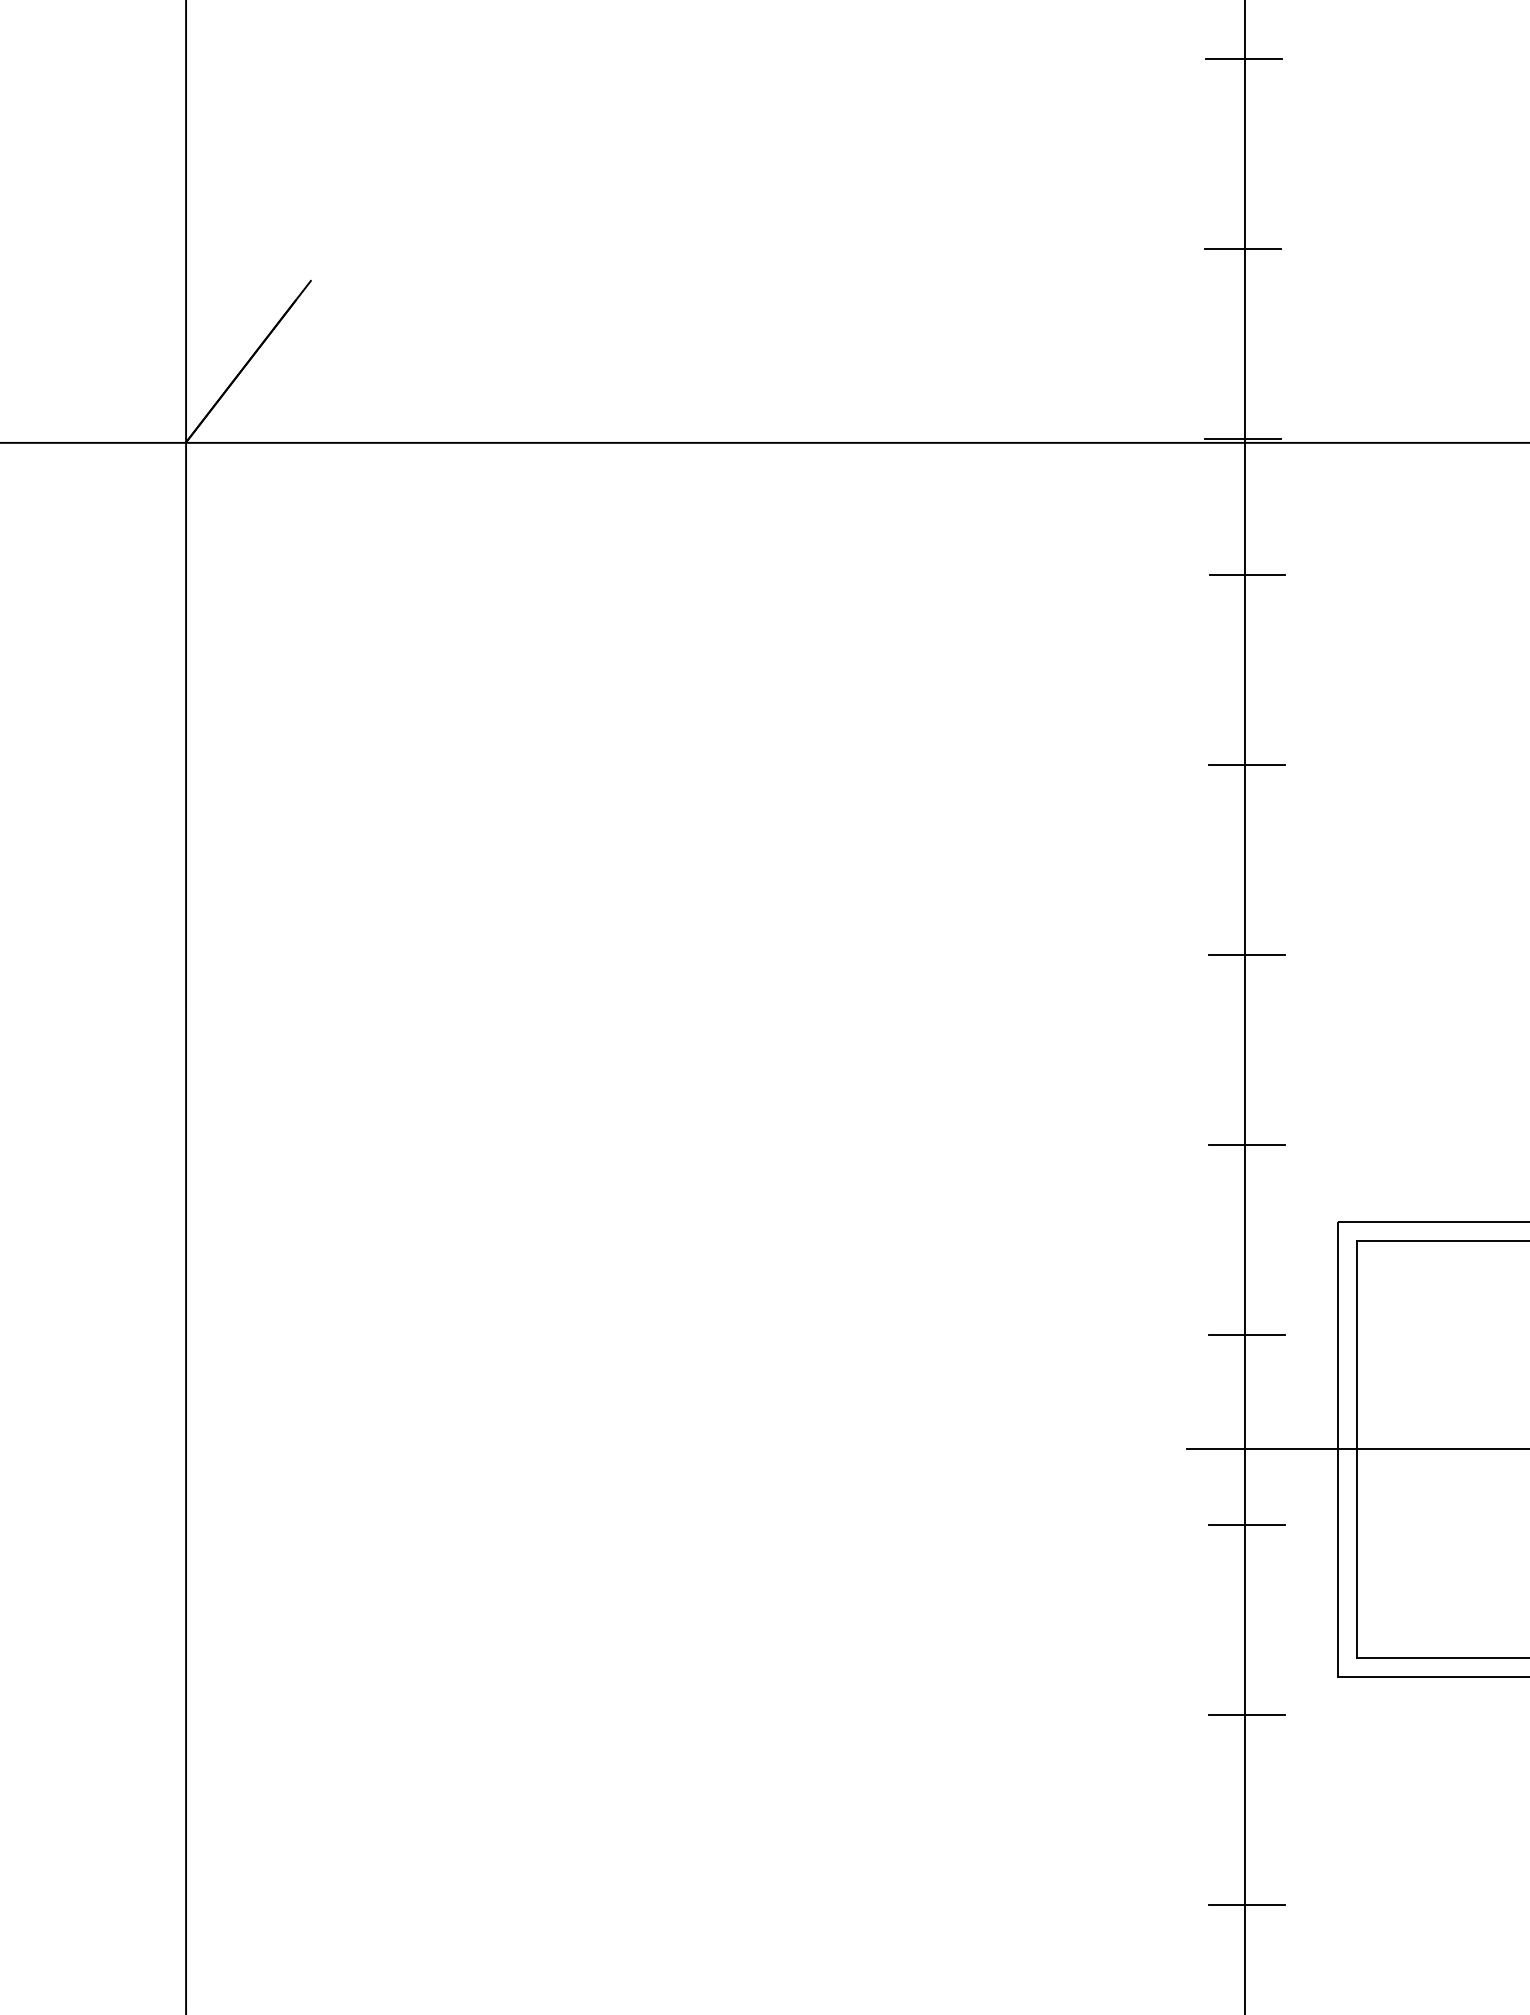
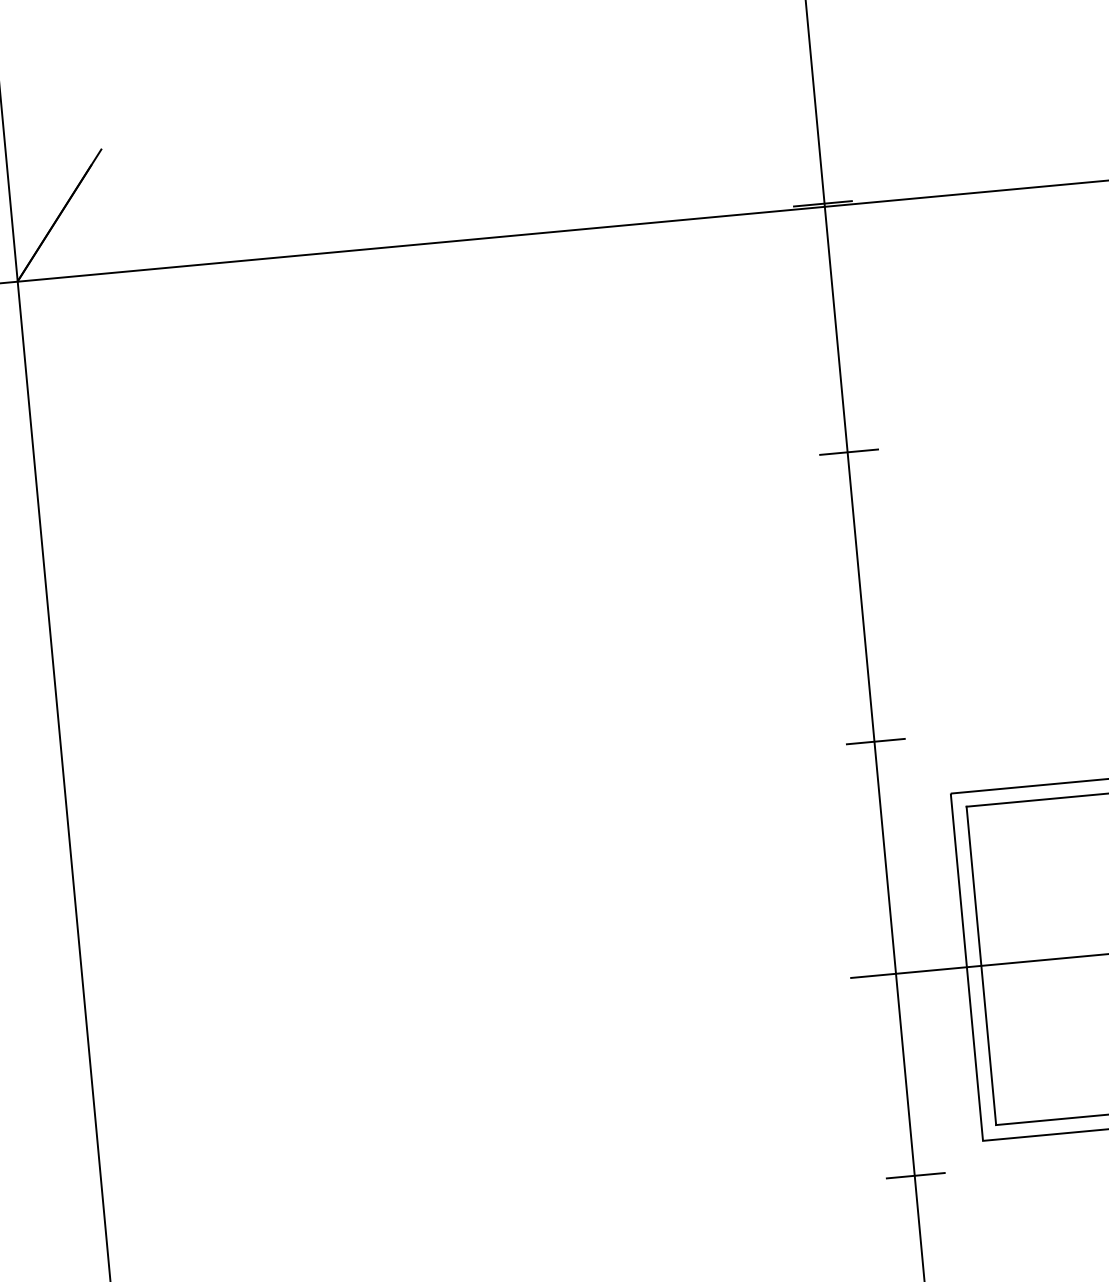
line: (1243, 248) -> (809, 58), removed
line: (1247, 575) -> (835, 307), removed
line: (1247, 954) -> (862, 596), removed
line: (1247, 1334) -> (889, 886), removed
line: (1246, 1524) -> (902, 1030), removed

